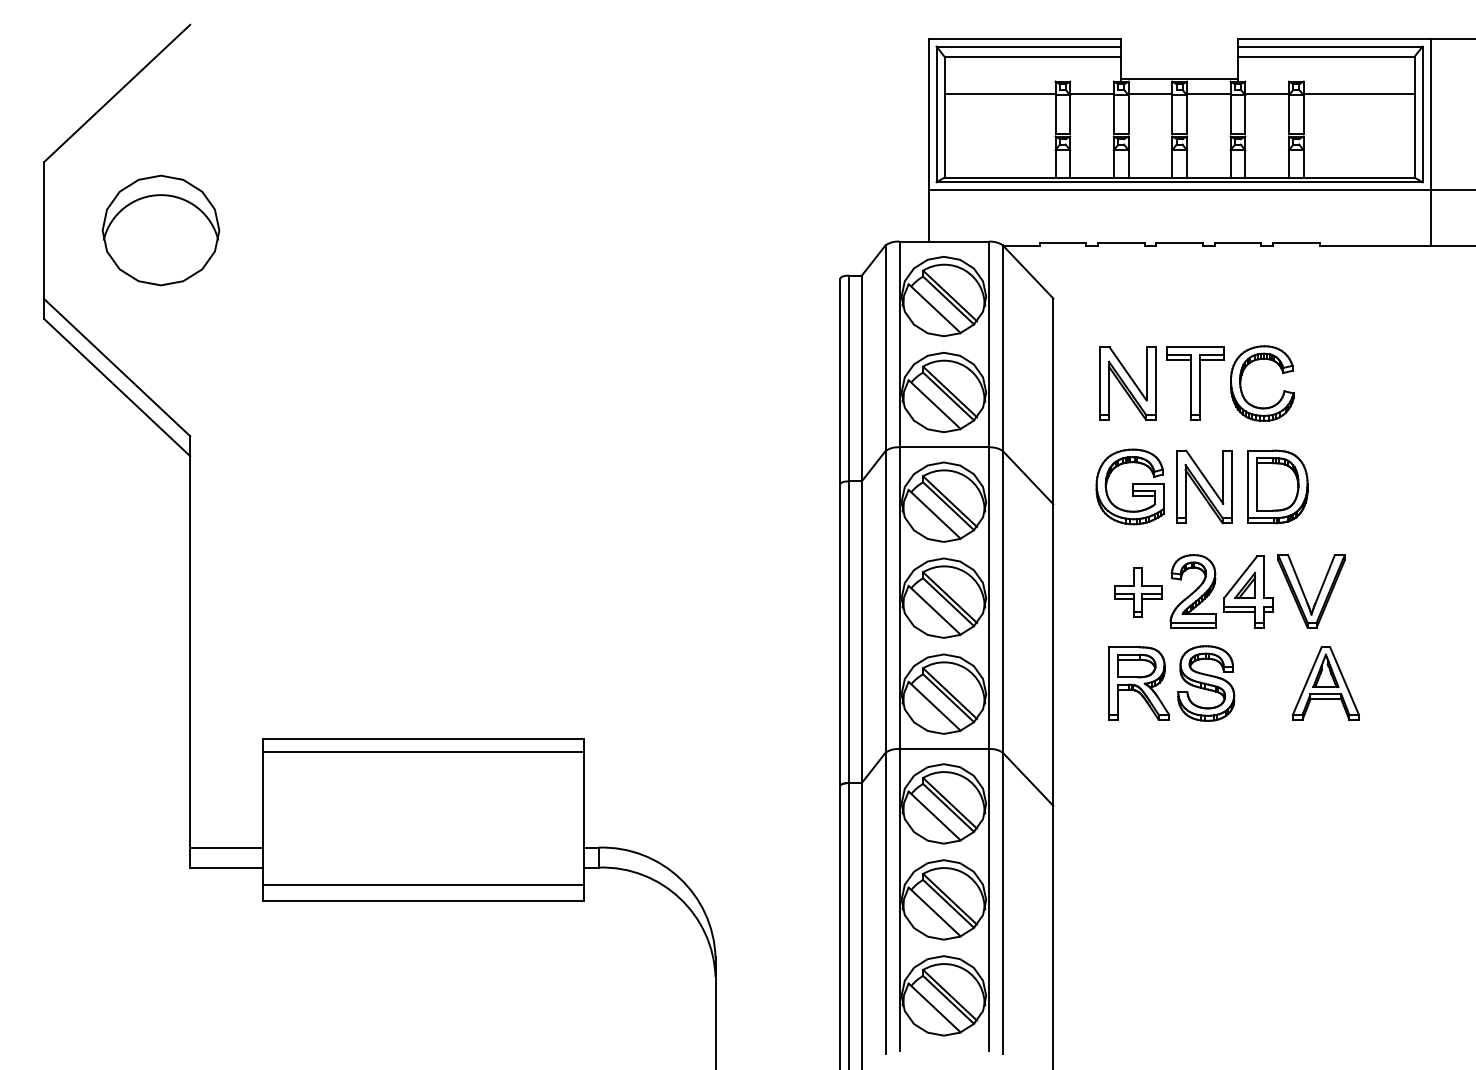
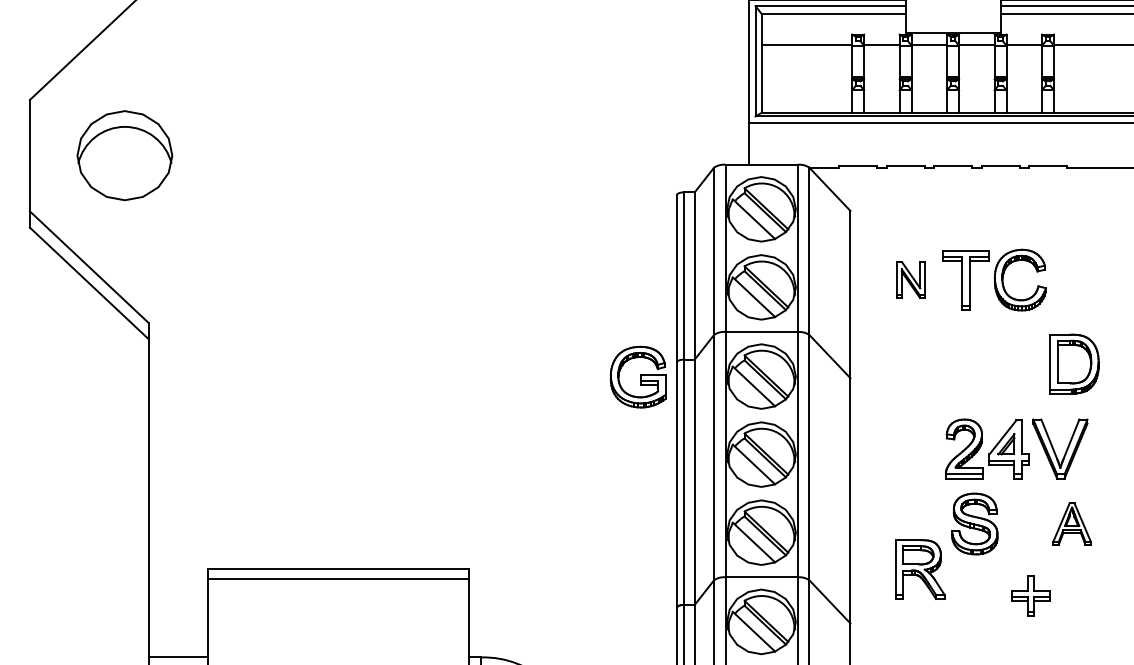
part: (1127, 383) -> (910, 280), size x0.6
part: (1129, 486) -> (637, 376), moved
part: (1204, 486) -> (973, 363), removed
part: (1277, 486) -> (1074, 363), moved
part: (1138, 592) -> (1031, 596), moved
part: (1139, 683) -> (920, 569), moved
part: (1325, 683) -> (1071, 523), size x0.7

